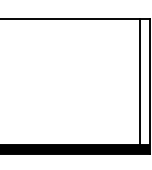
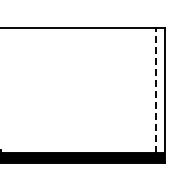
line: (140, 81) -> (155, 90), solid -> dashed

